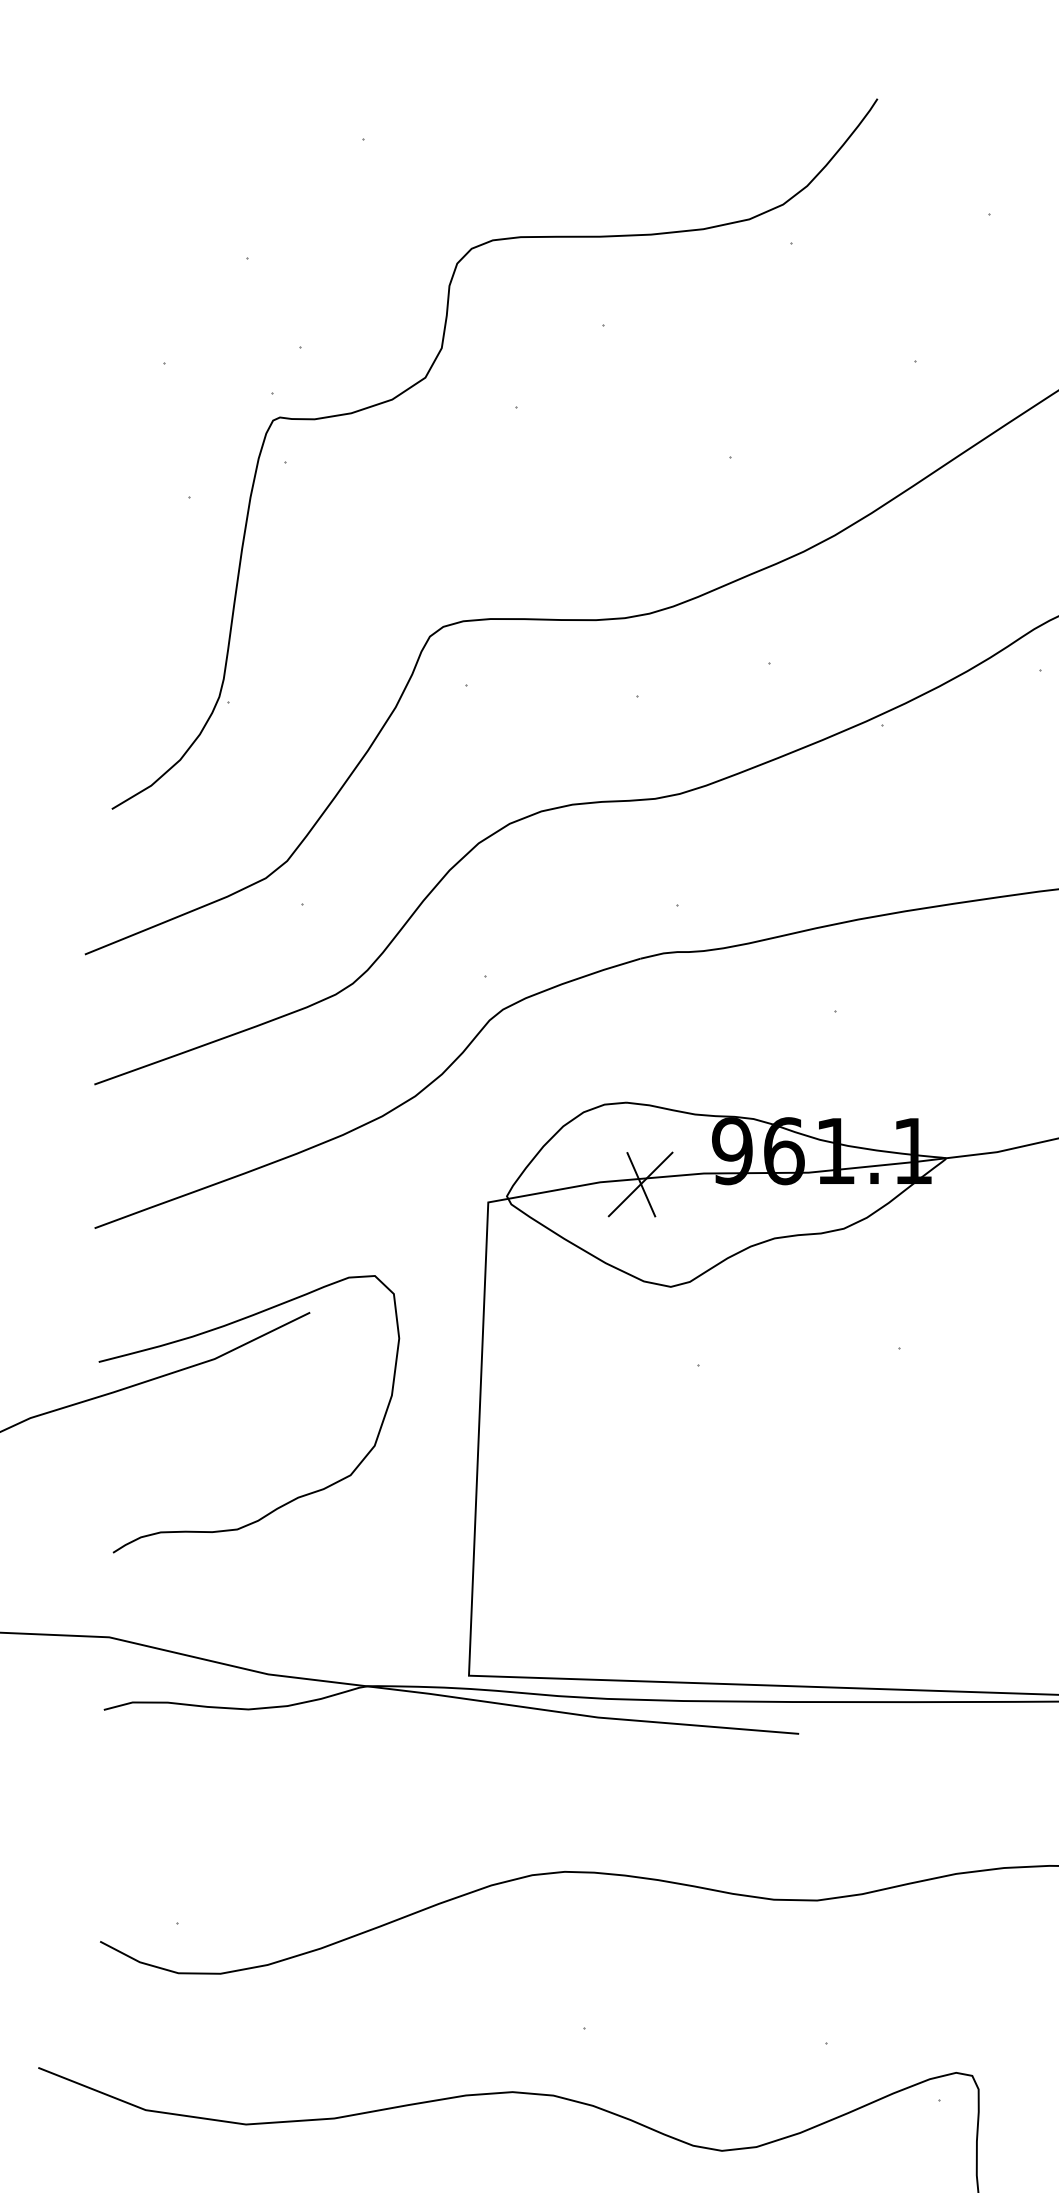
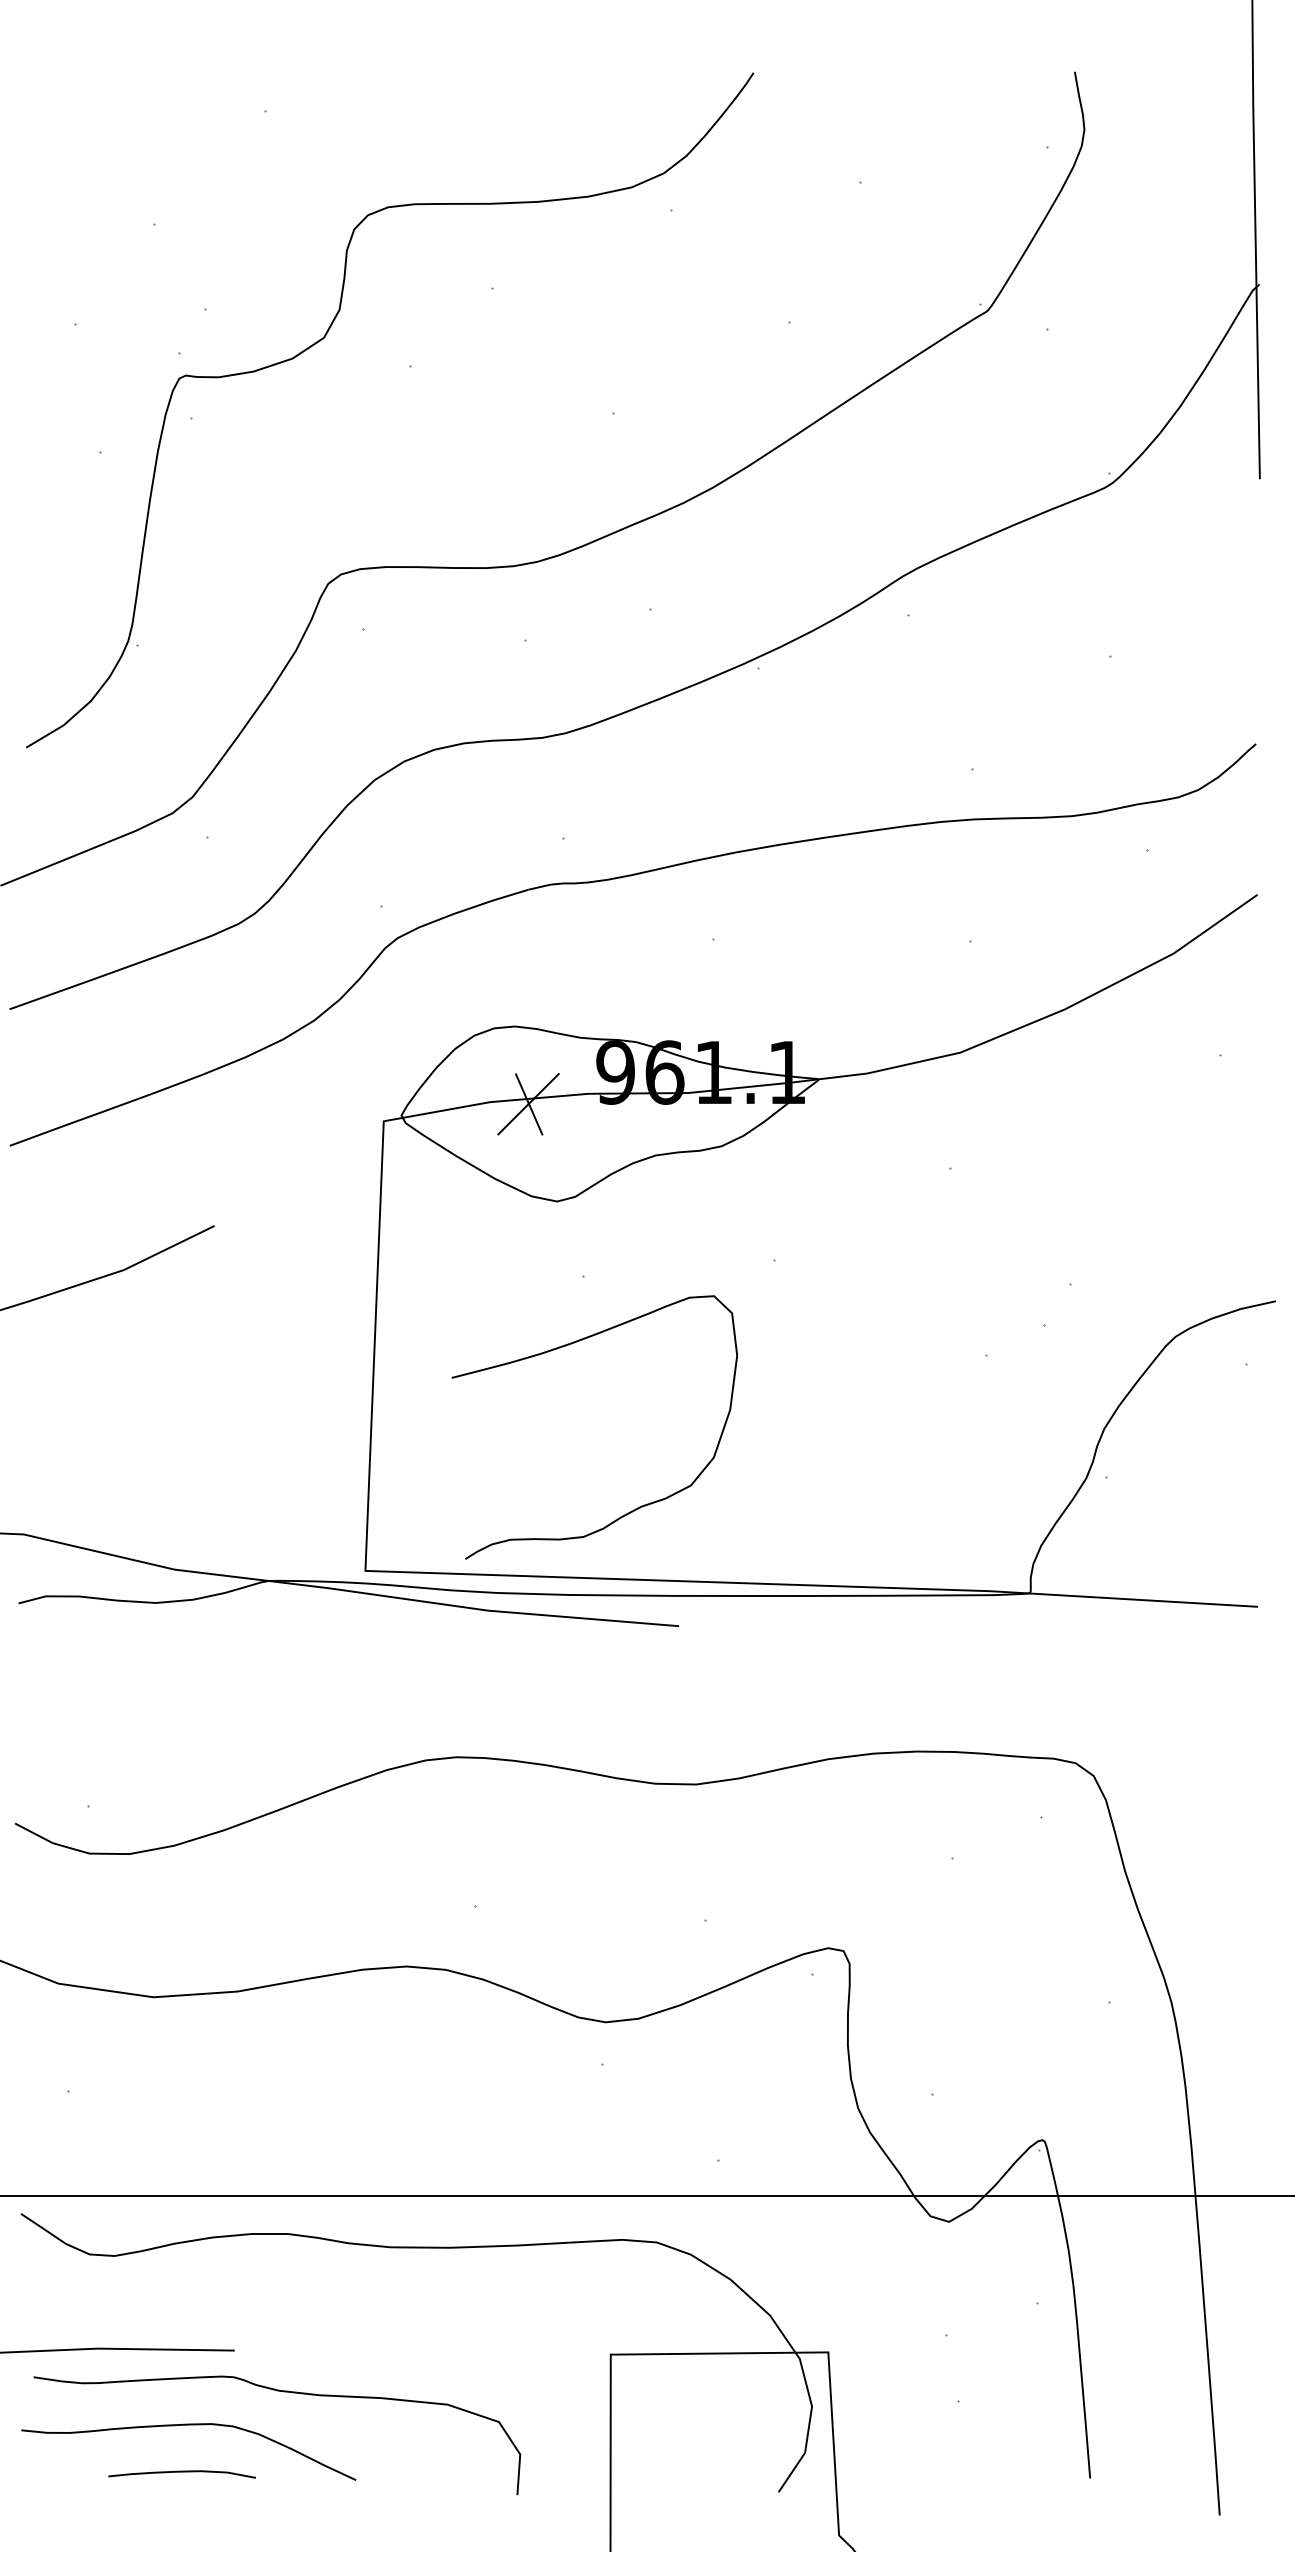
curve: (219, 1328) -> (566, 1346), moved

